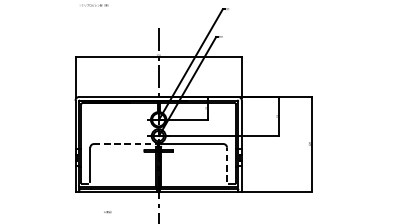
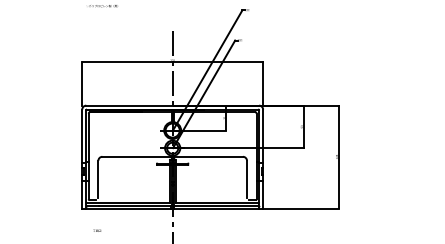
line: (127, 143) -> (138, 156), dashed -> solid
line: (227, 163) -> (247, 178), dashed -> solid
text: (107, 211) -> (97, 230), moved

